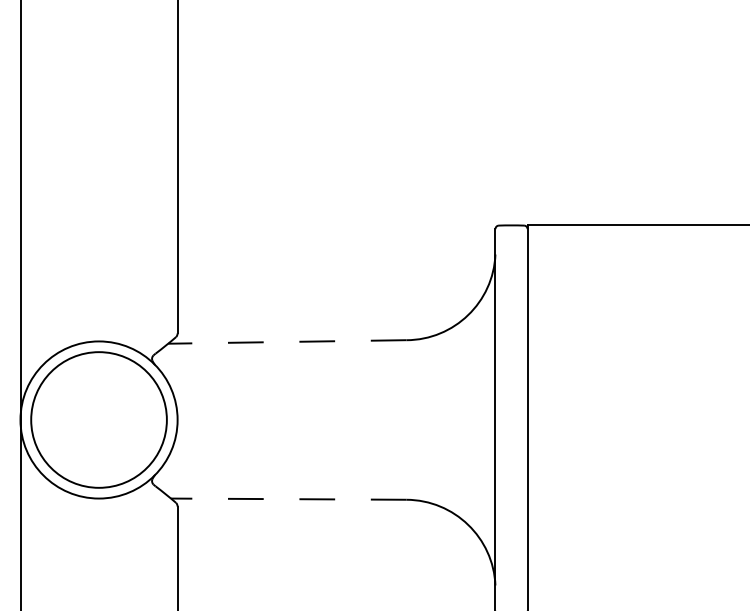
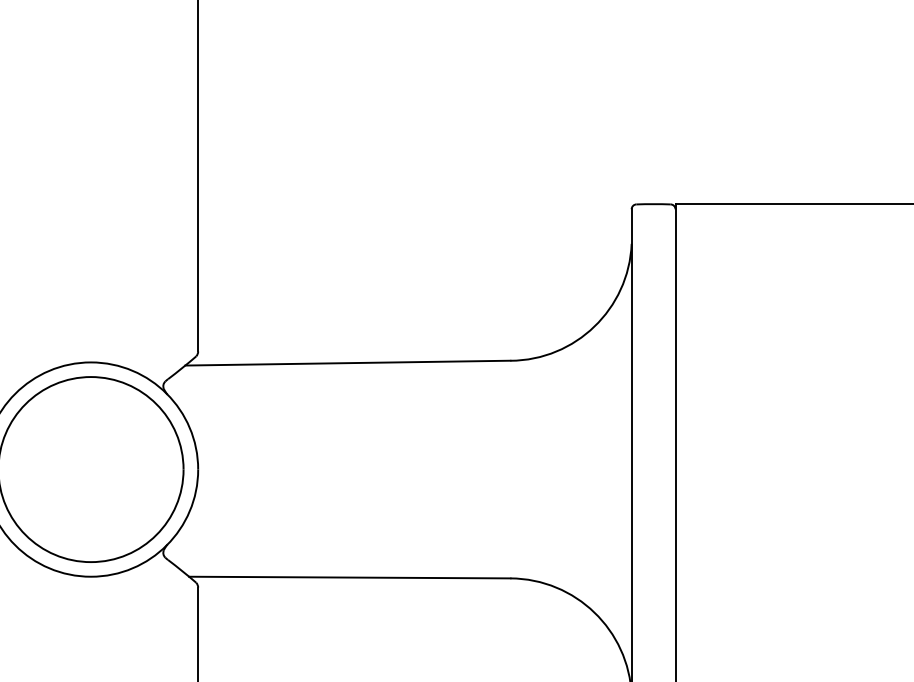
line: (286, 341) -> (346, 362), dashed -> solid
line: (288, 499) -> (349, 578), dashed -> solid

